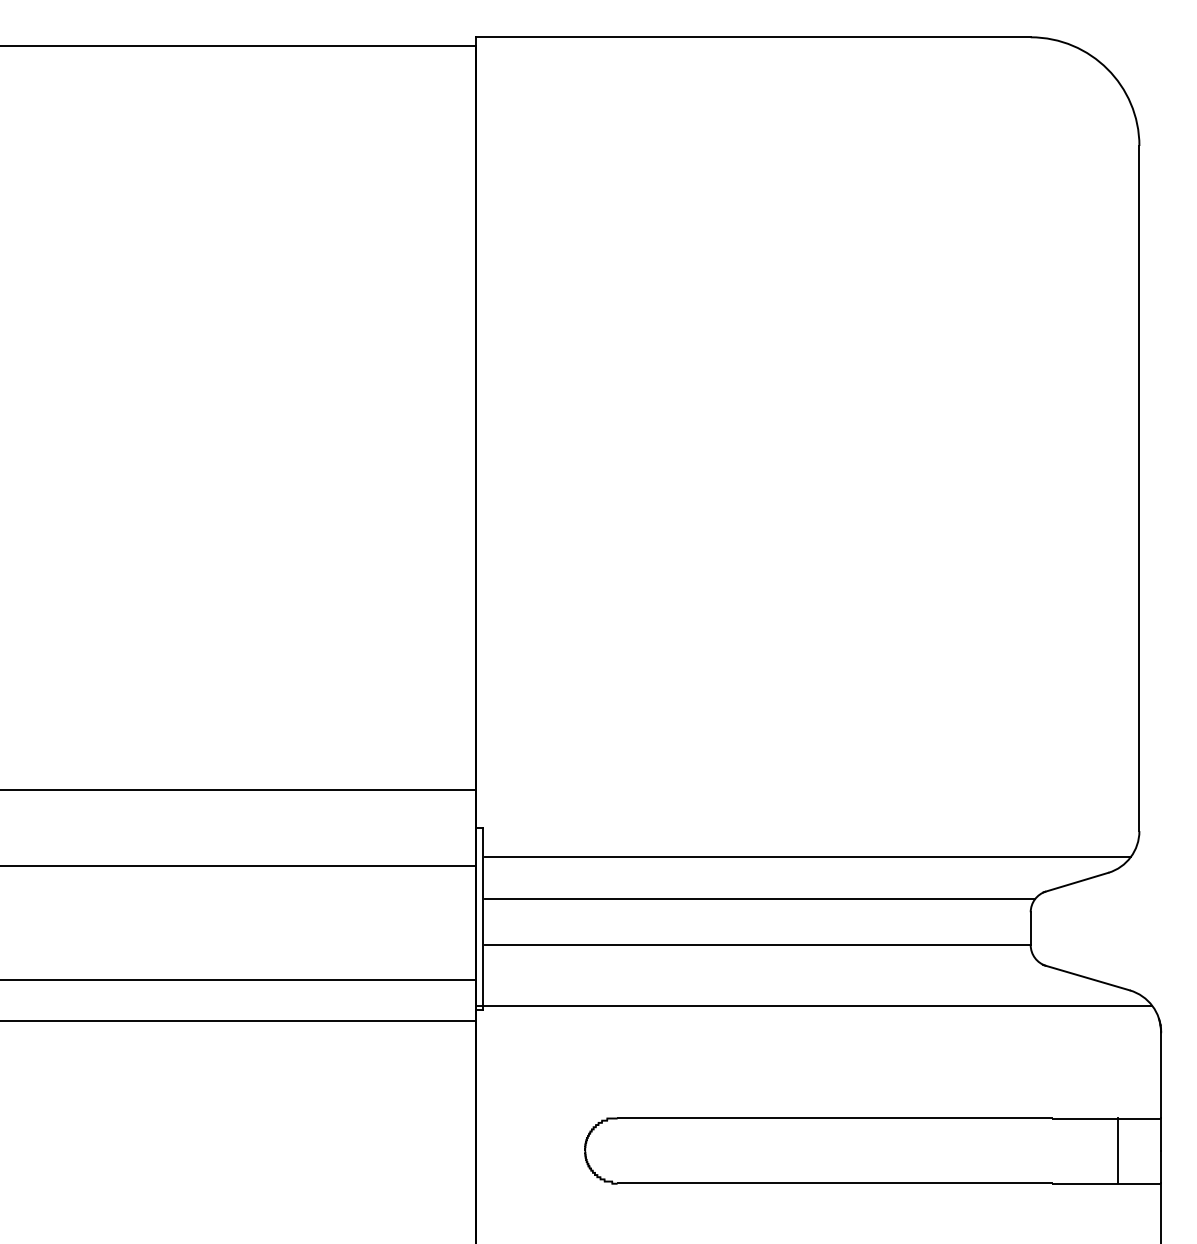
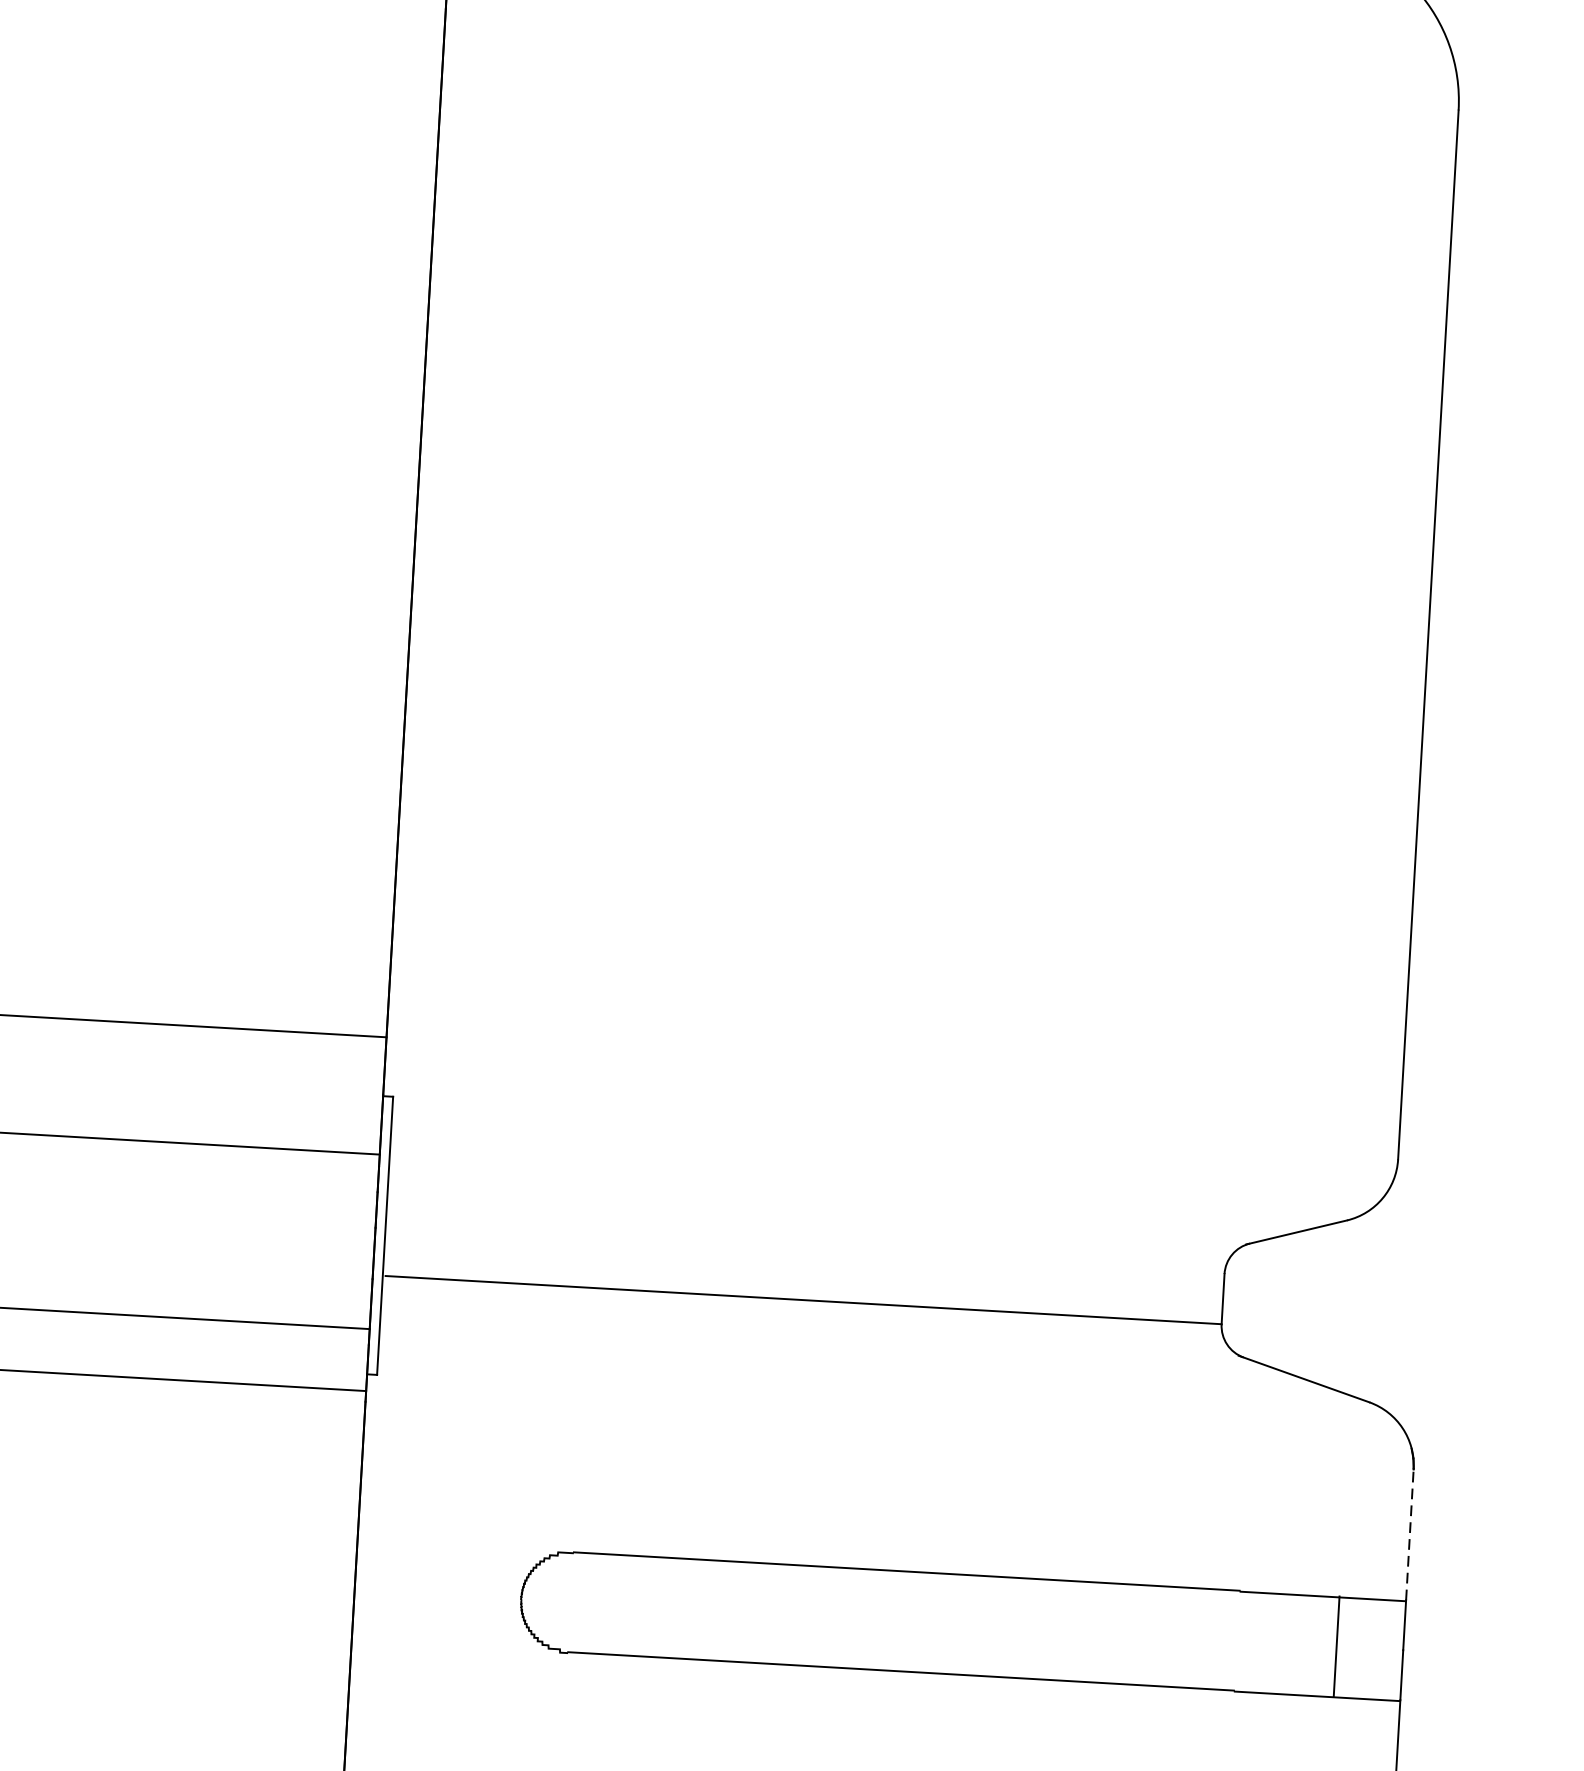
line: (807, 857) -> (887, 1170), removed
line: (759, 899) -> (810, 1230), removed
line: (814, 1006) -> (885, 1399), removed
line: (1161, 1075) -> (1410, 1535), solid -> dashed

